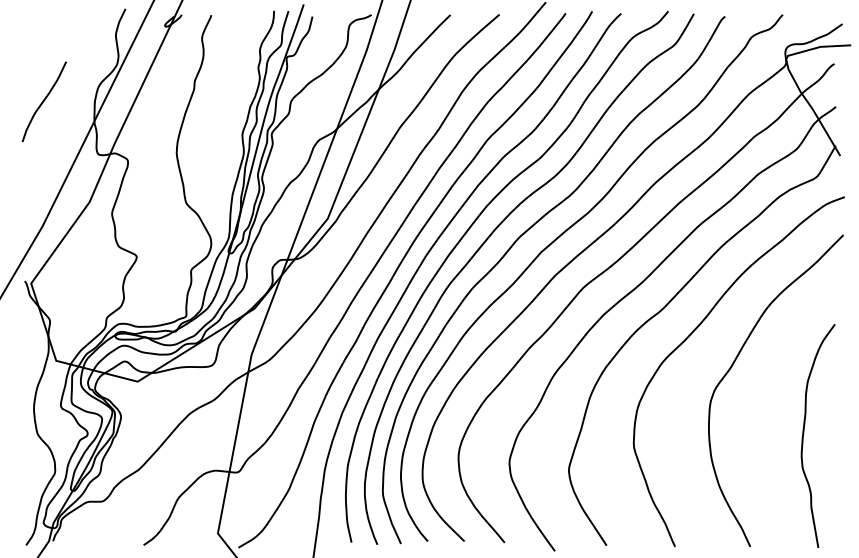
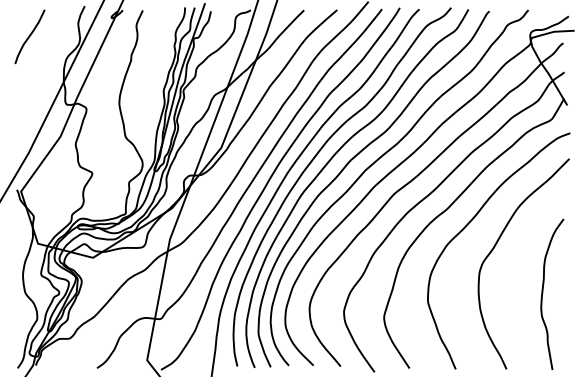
curve: (43, 101) -> (29, 36), moved

